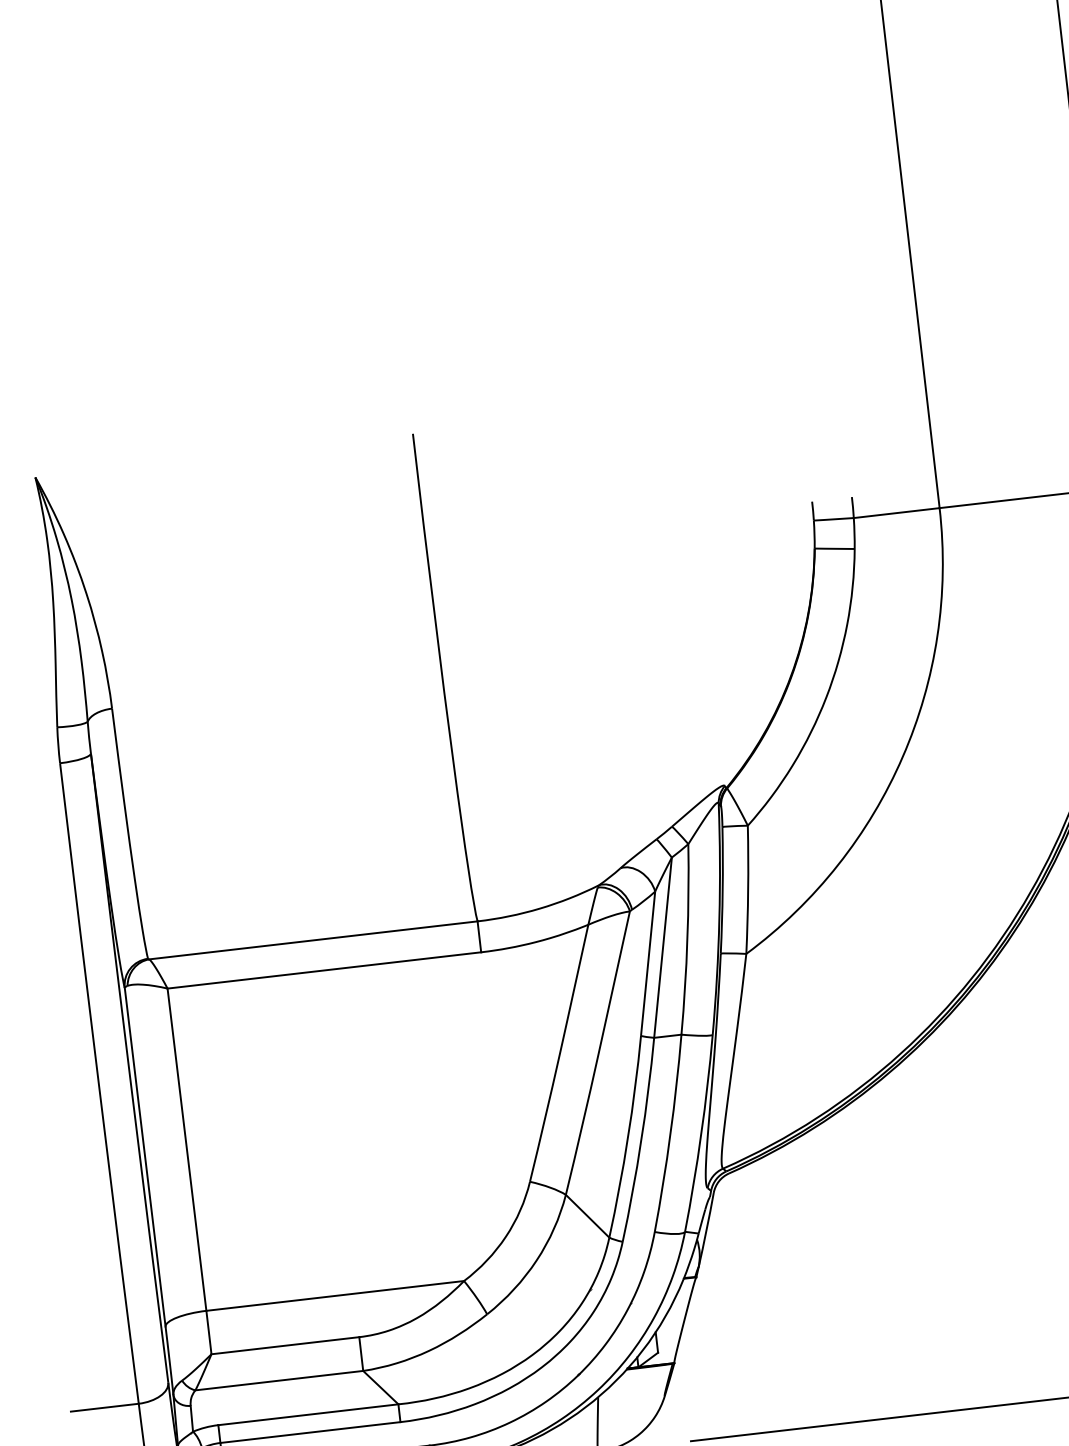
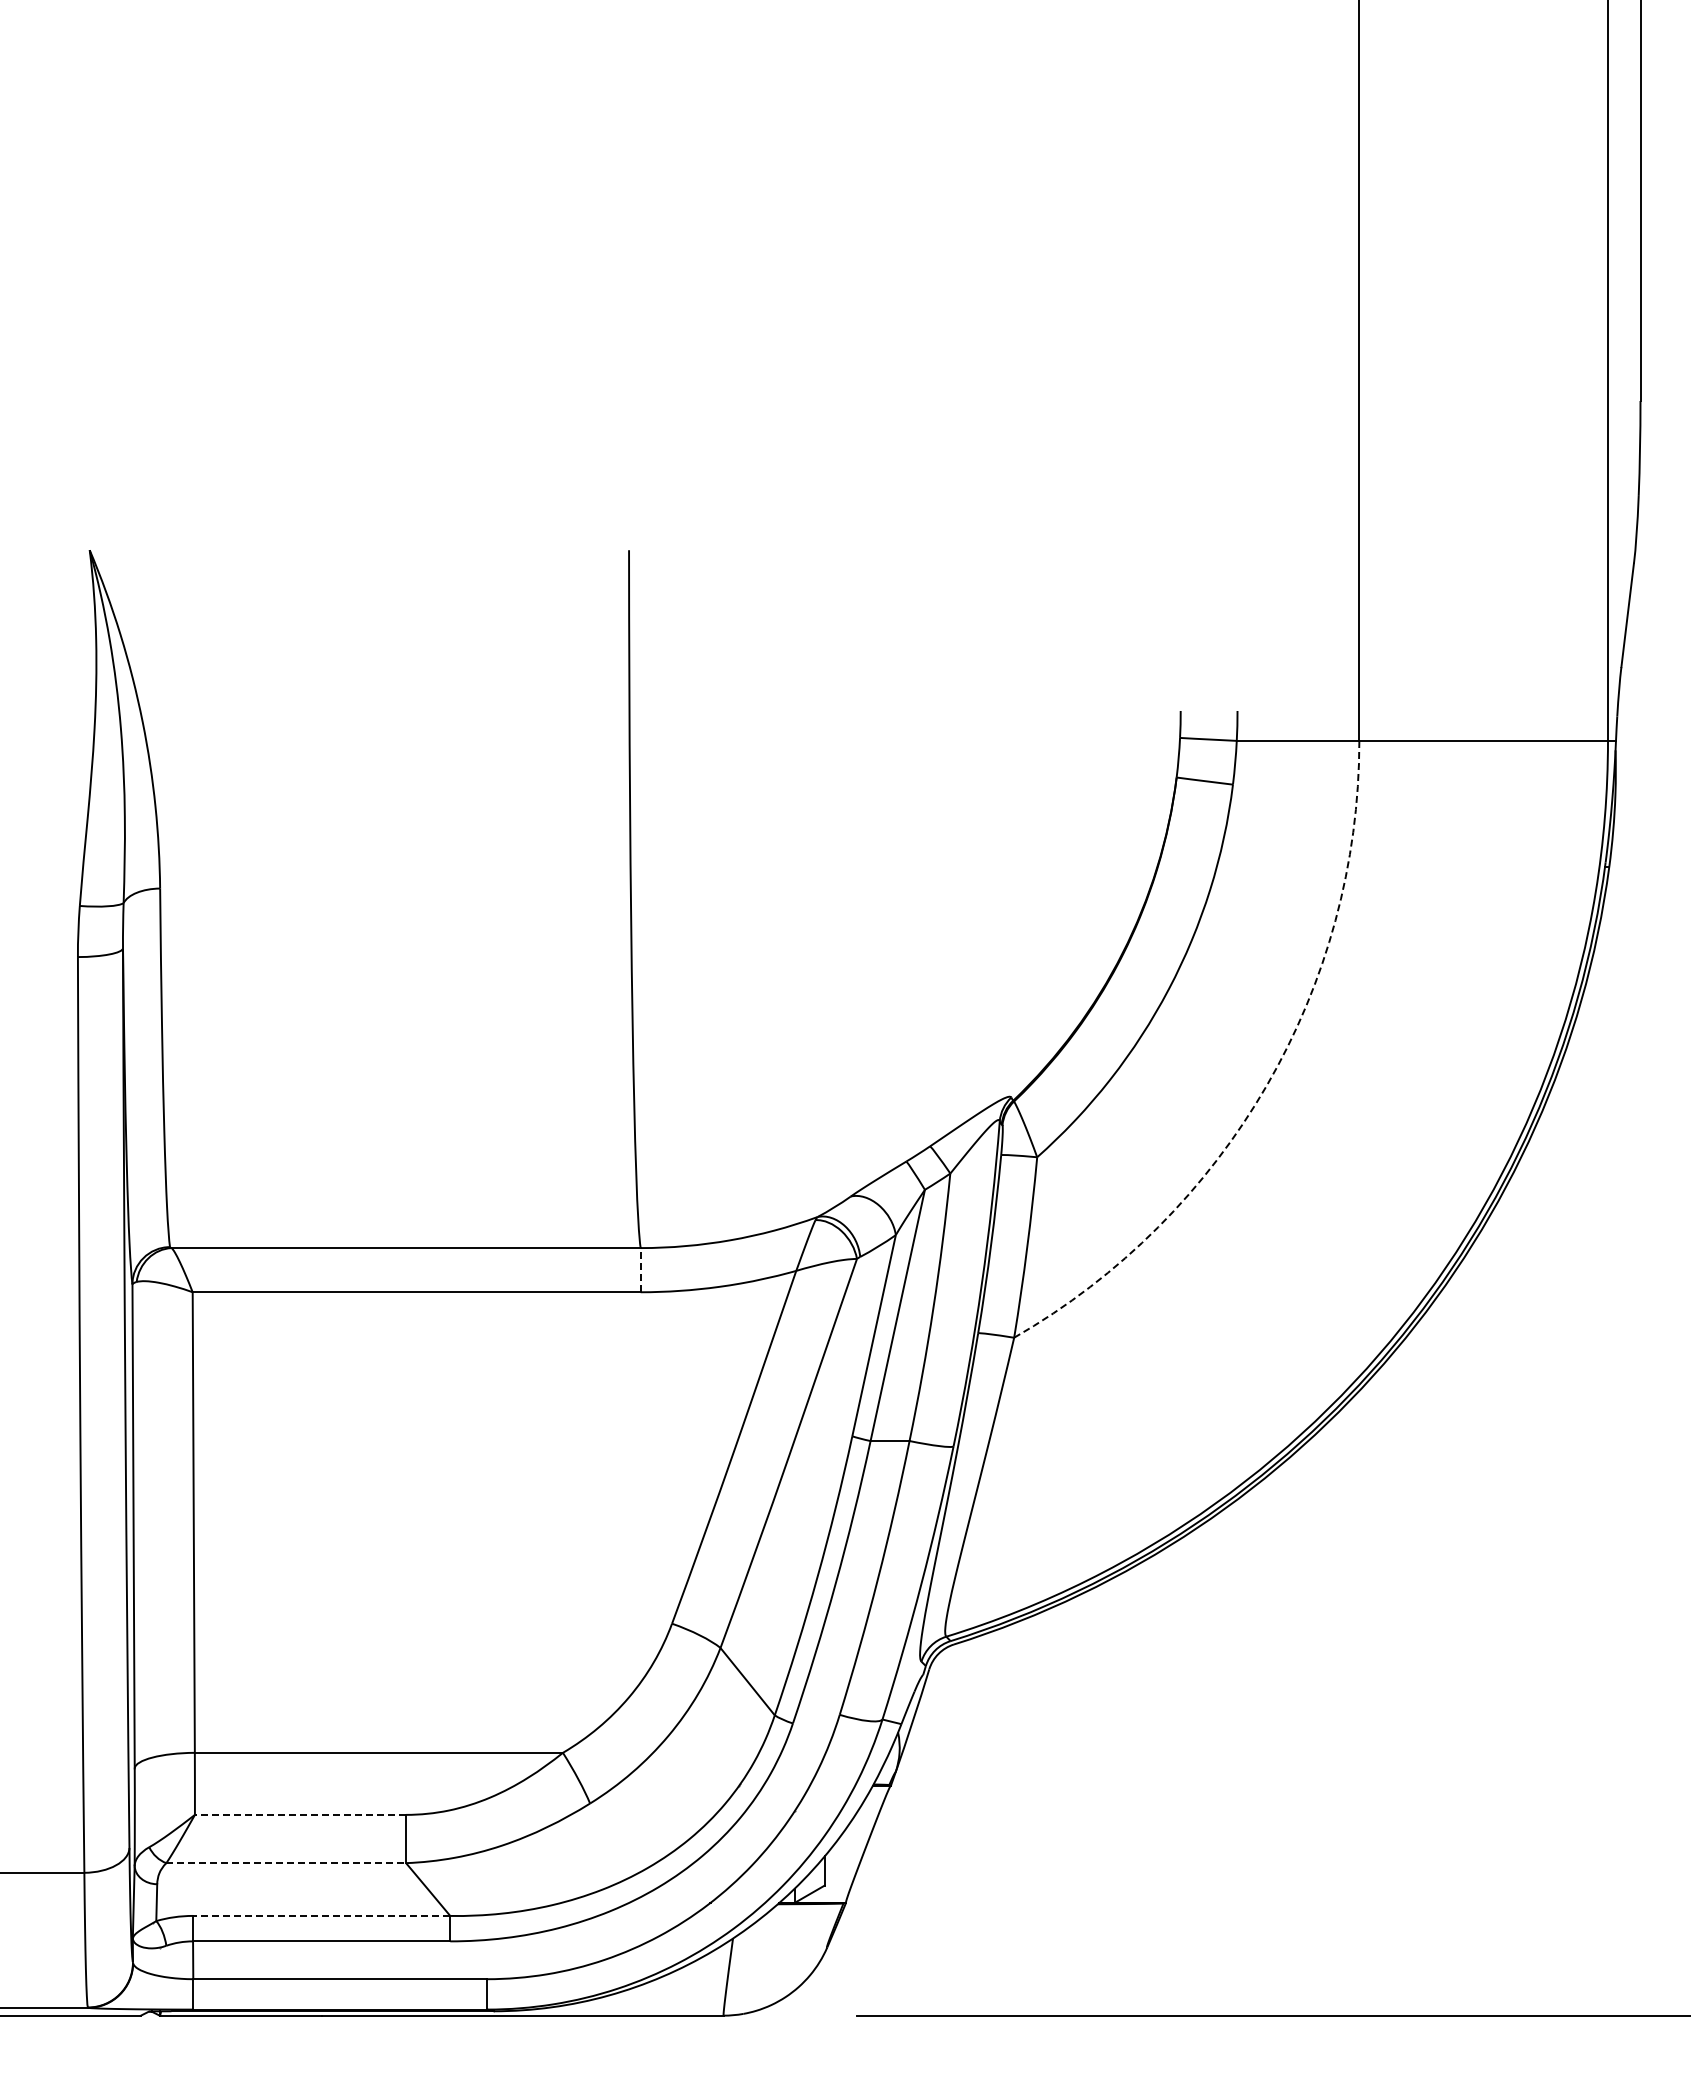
arc: (902, 756) -> (1266, 1085), solid -> dashed
line: (479, 936) -> (640, 1269), solid -> dashed
line: (285, 1345) -> (300, 1814), solid -> dashed
line: (279, 1380) -> (286, 1863), solid -> dashed
line: (308, 1414) -> (321, 1915), solid -> dashed

